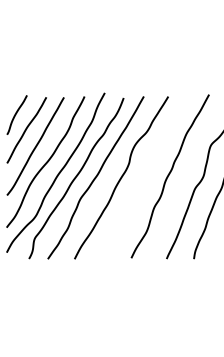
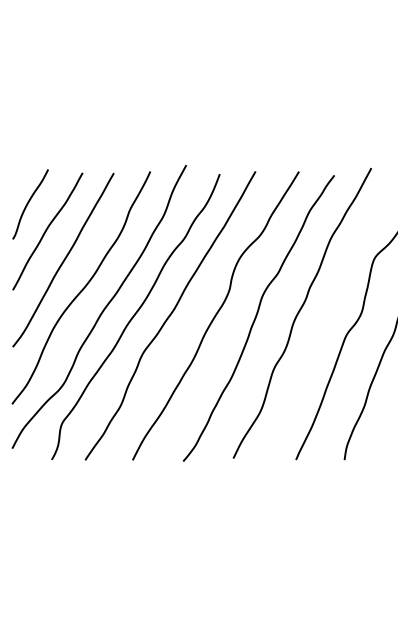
curve: (144, 179) -> (256, 318), added

